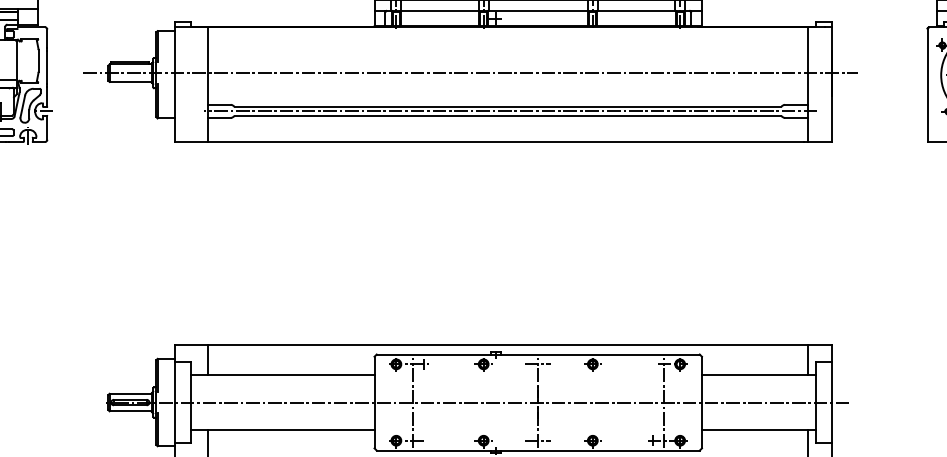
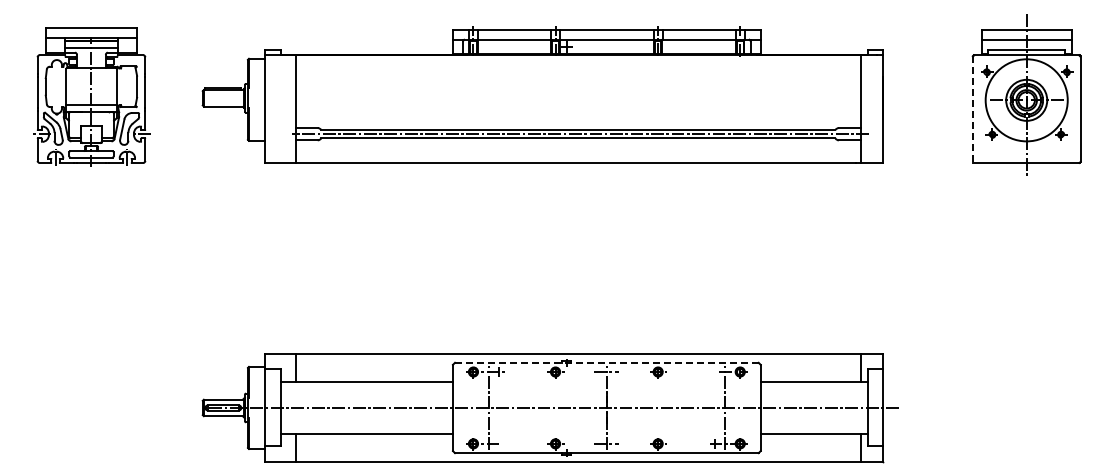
line: (469, 73) -> (542, 98), removed
line: (927, 86) -> (972, 110), solid -> dashed
line: (537, 354) -> (606, 362), solid -> dashed

